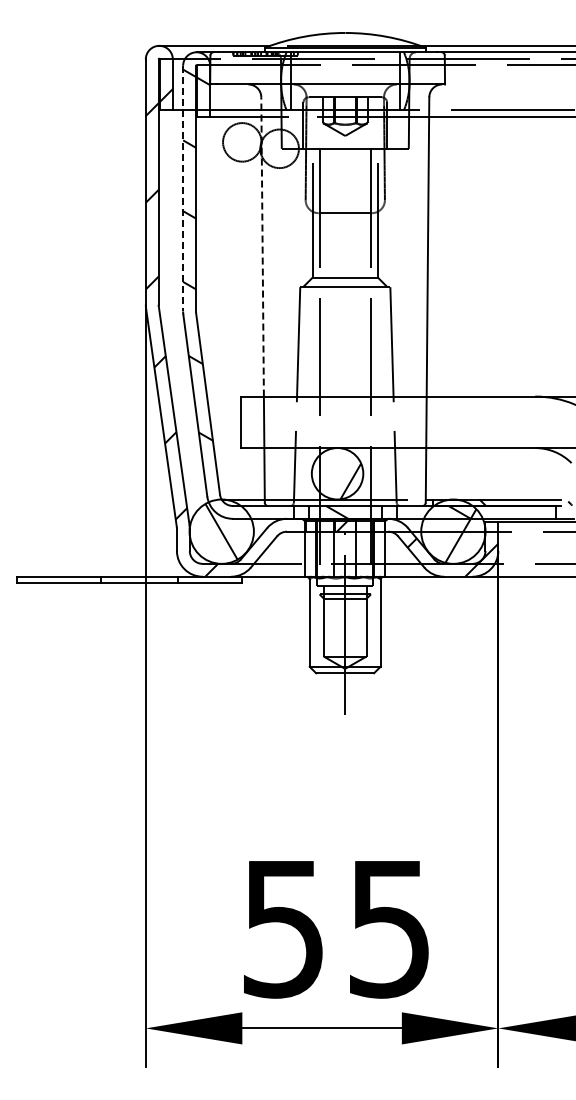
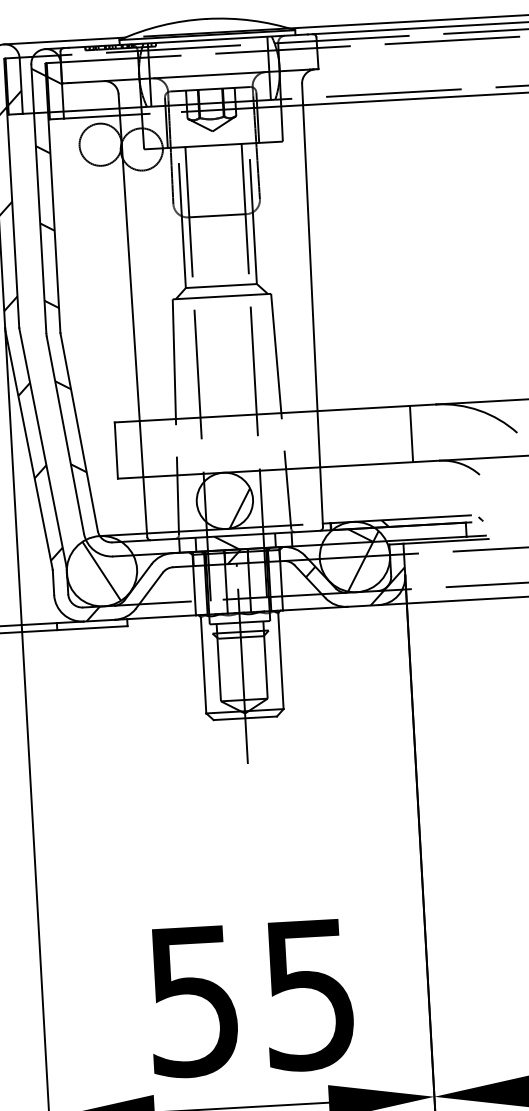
line: (183, 188) -> (39, 198), dashed -> solid
line: (262, 246) -> (129, 257), dashed -> solid
line: (511, 422) -> (411, 434), added

